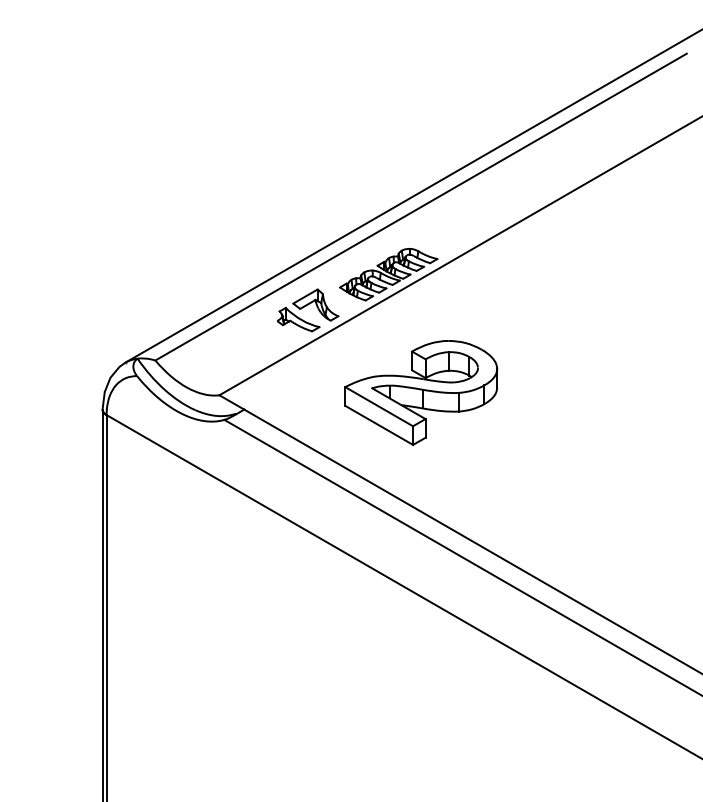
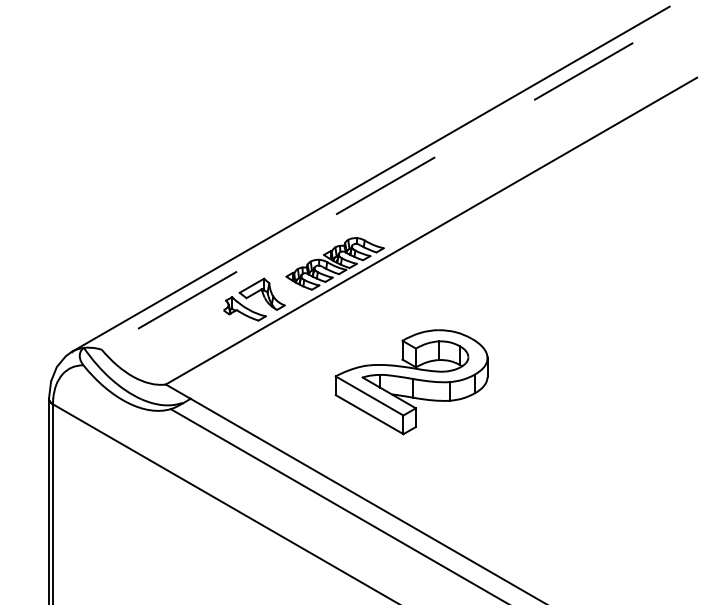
line: (421, 207) -> (367, 196), solid -> dashed
part: (421, 392) -> (411, 381), moved

